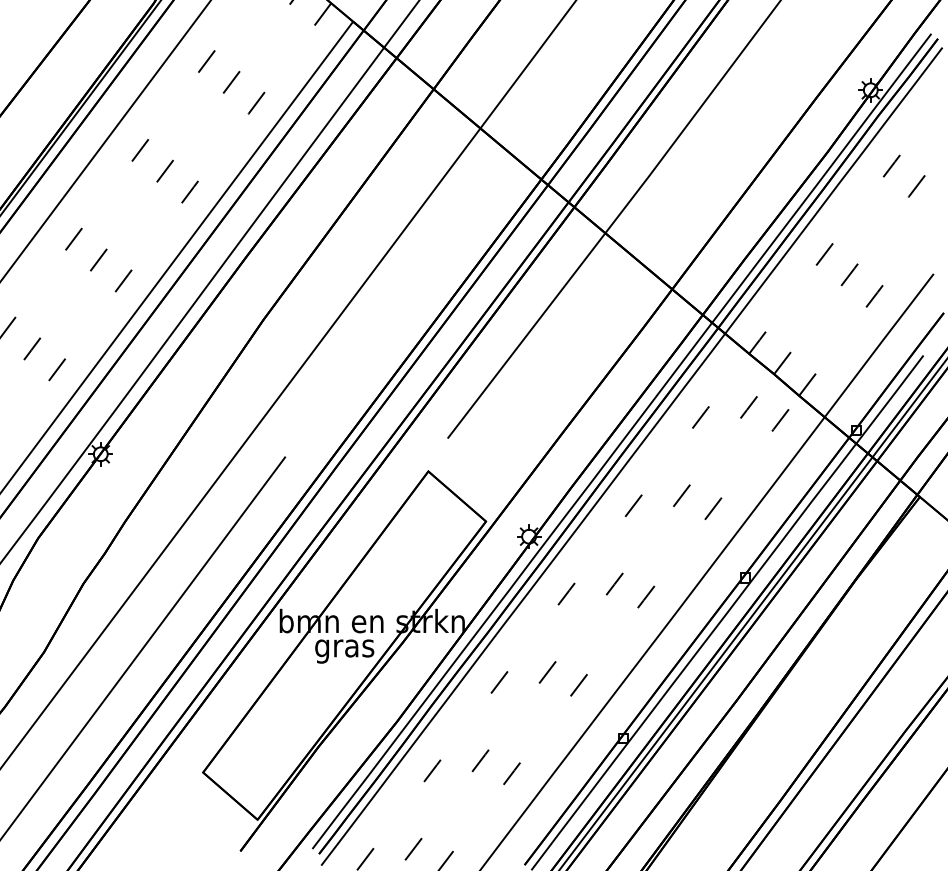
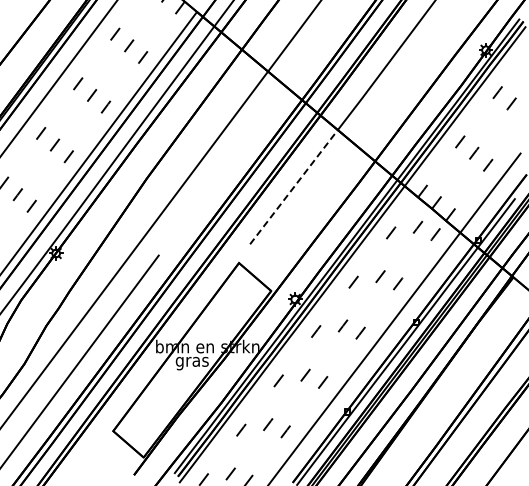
line: (527, 334) -> (294, 186), solid -> dashed

